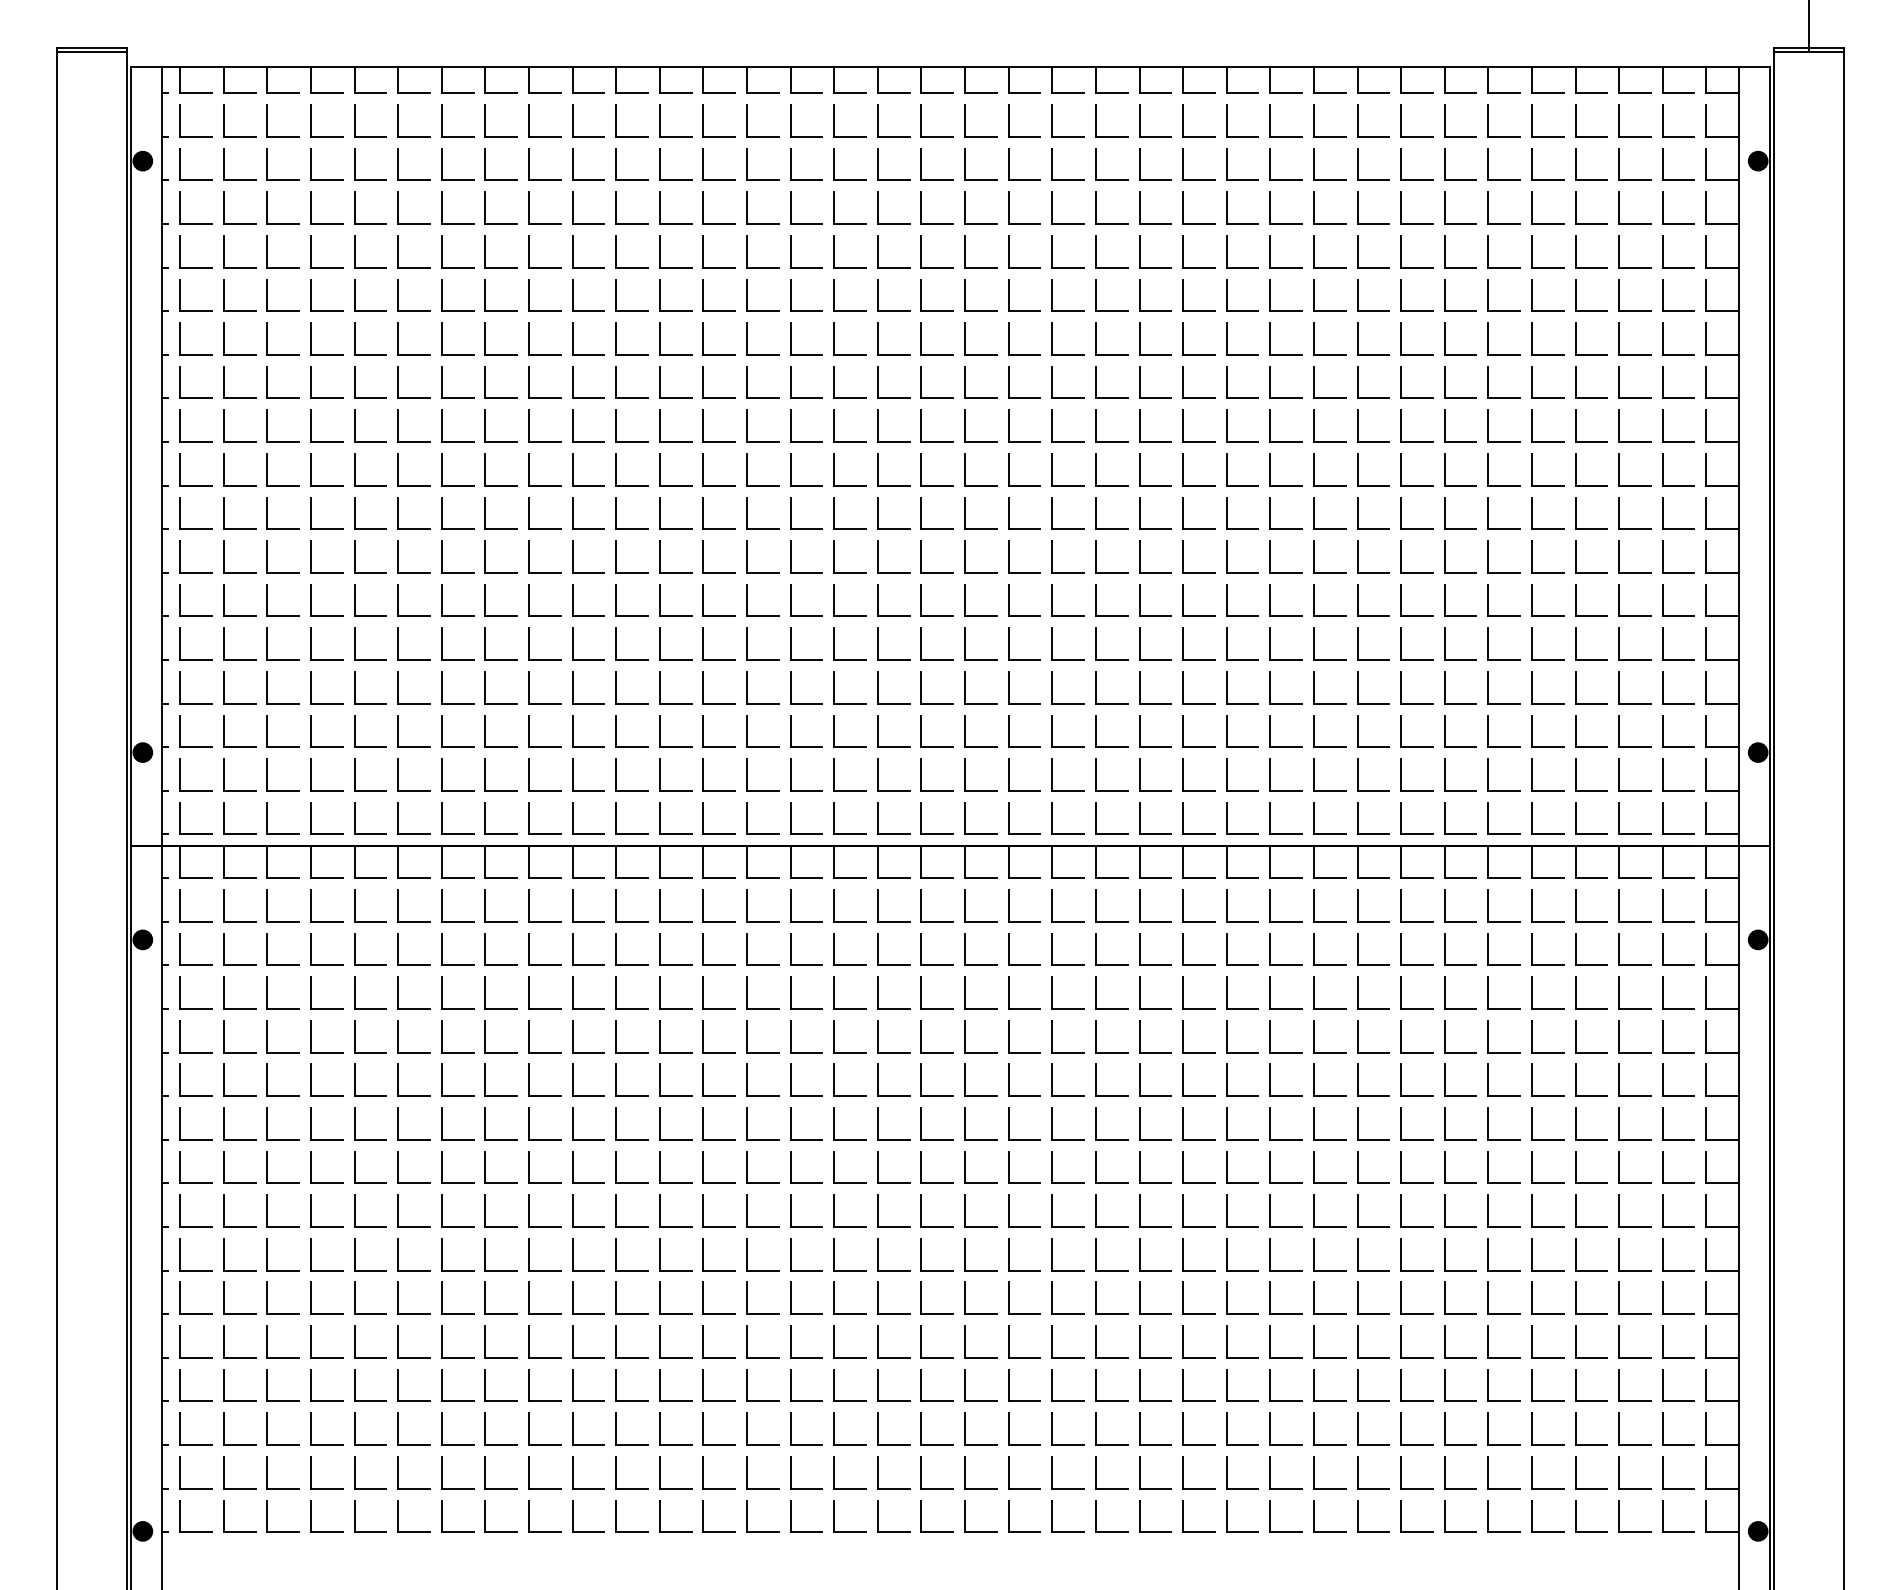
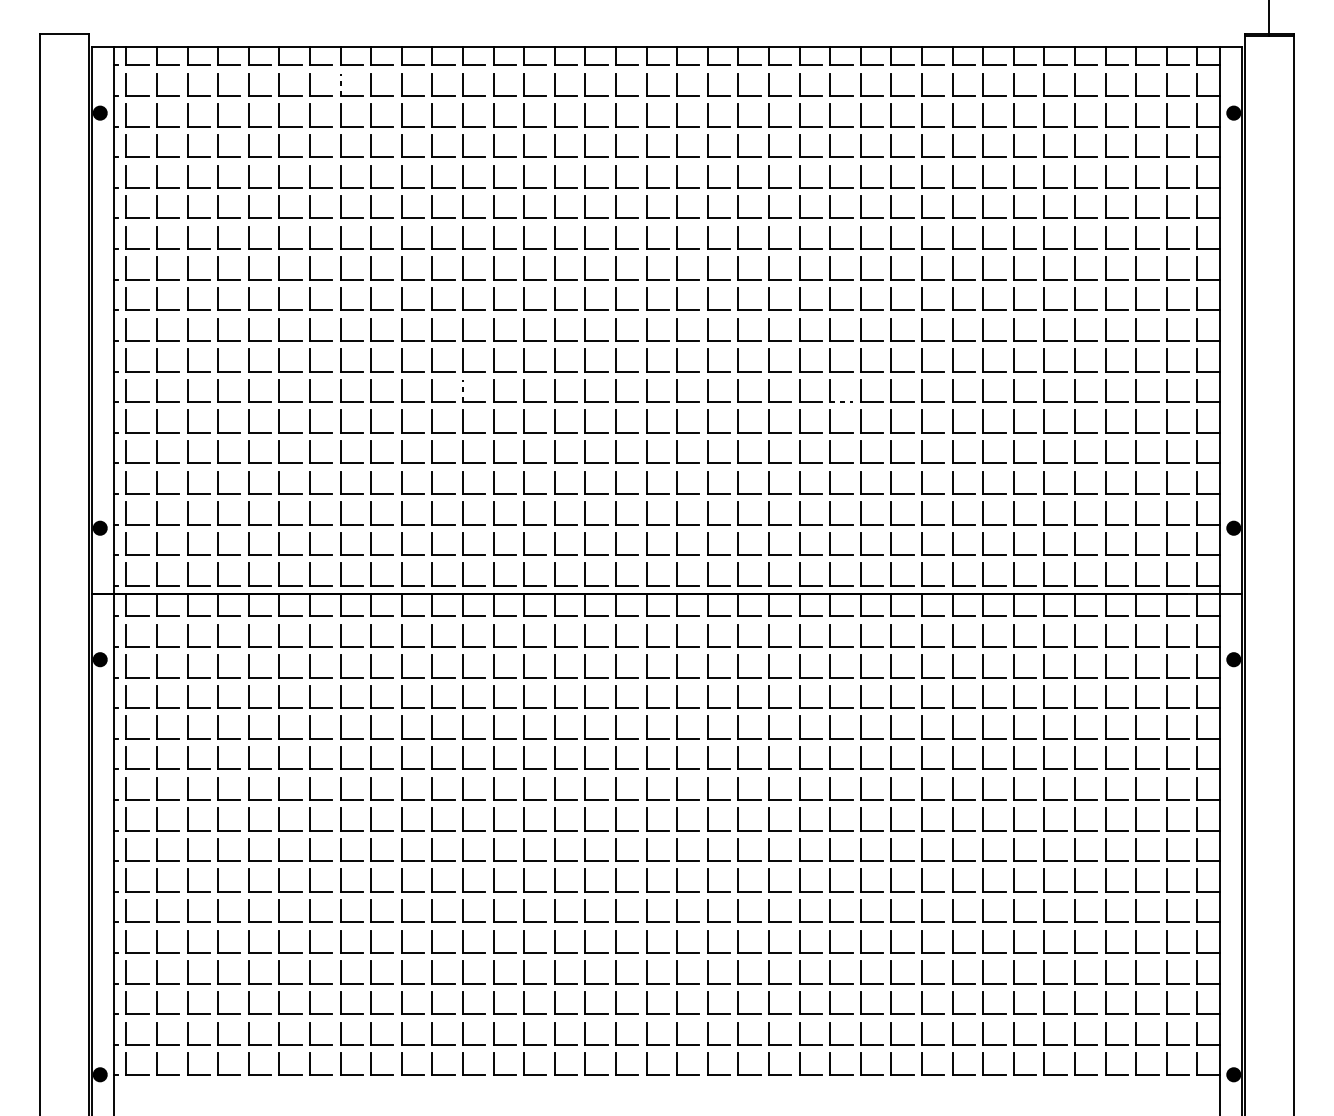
line: (91, 51) -> (64, 36), removed
line: (485, 120) -> (340, 84), solid -> dashed
line: (659, 557) -> (462, 391), solid -> dashed
line: (1198, 572) -> (841, 401), solid -> dashed

